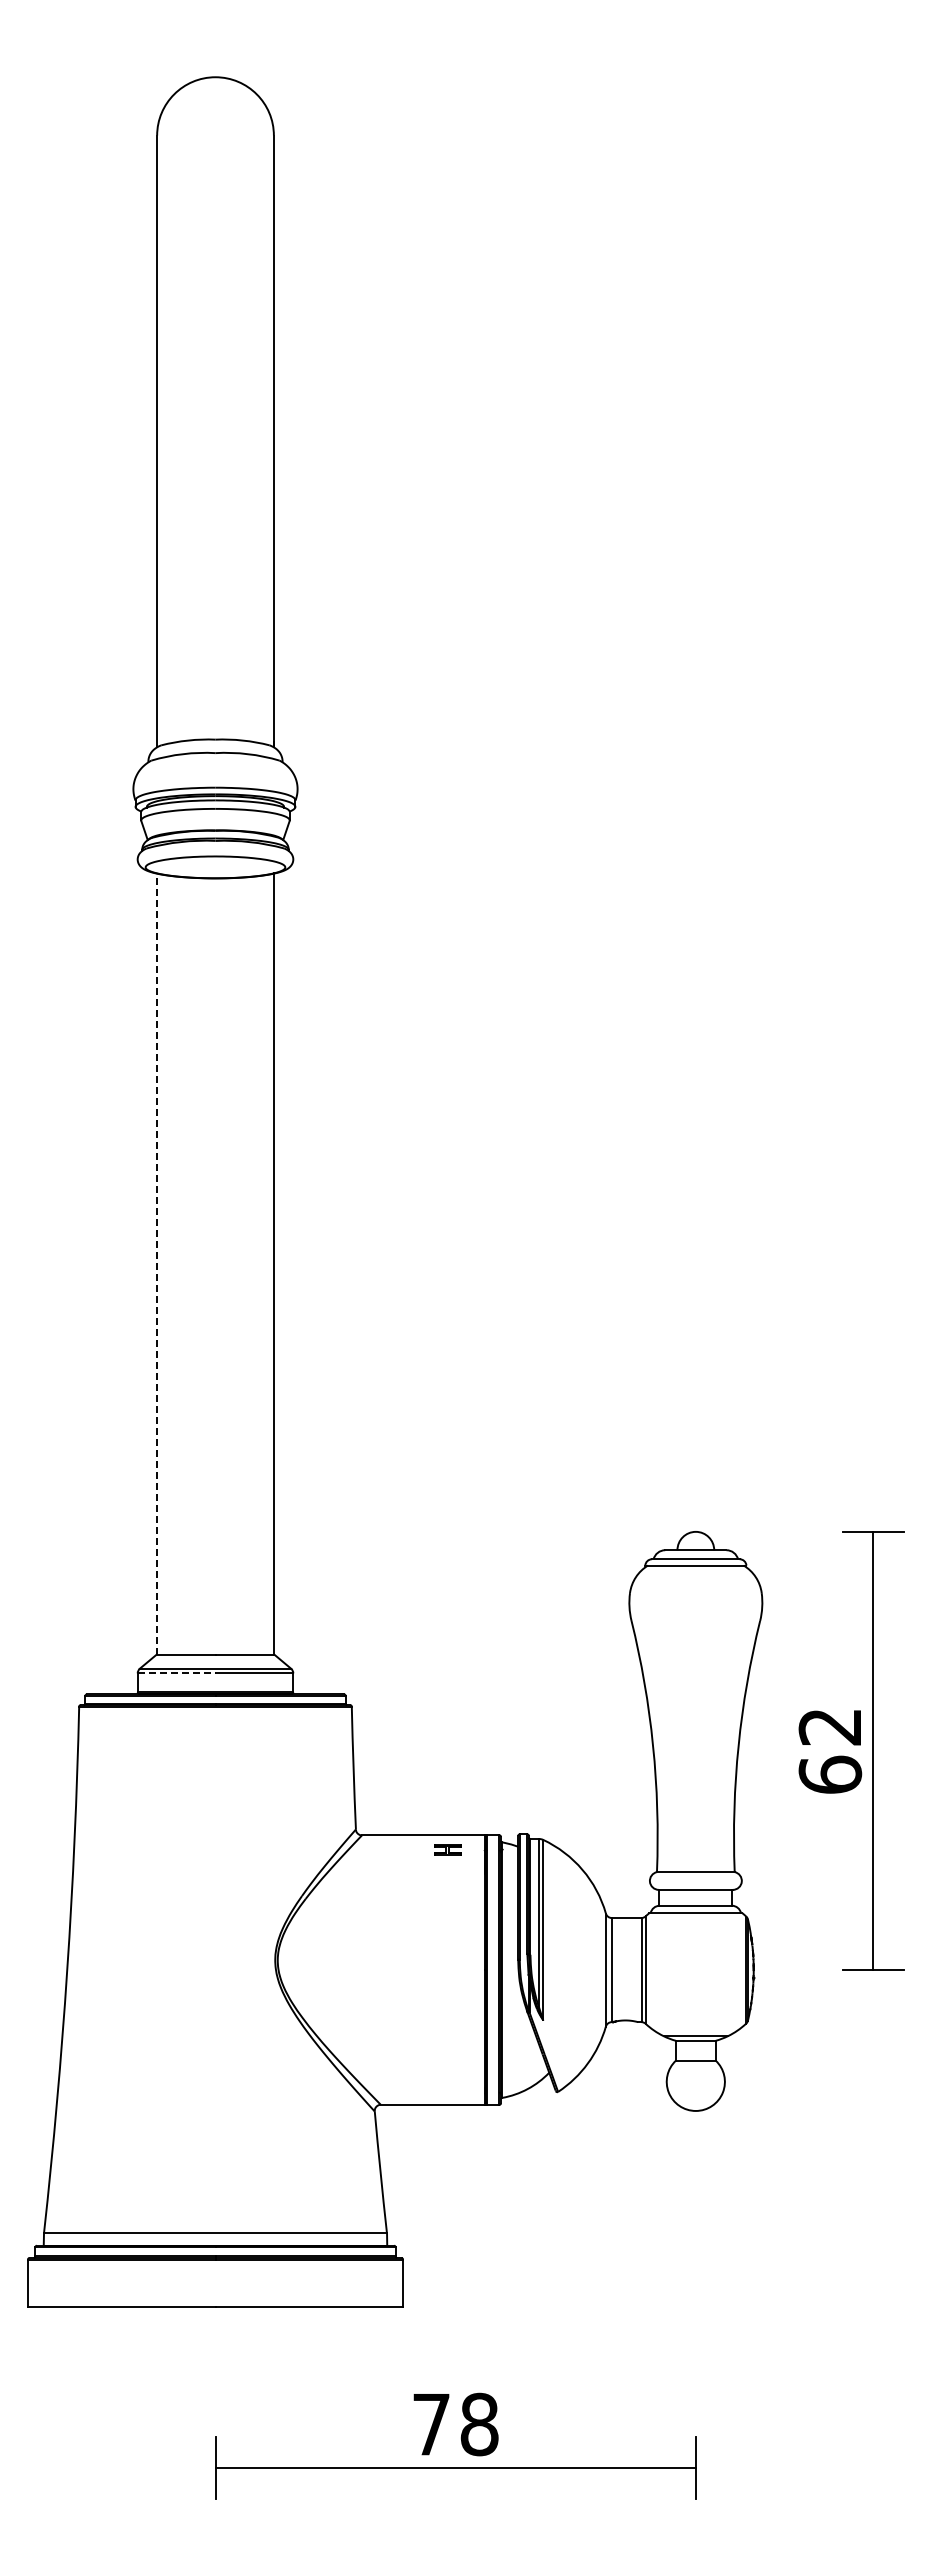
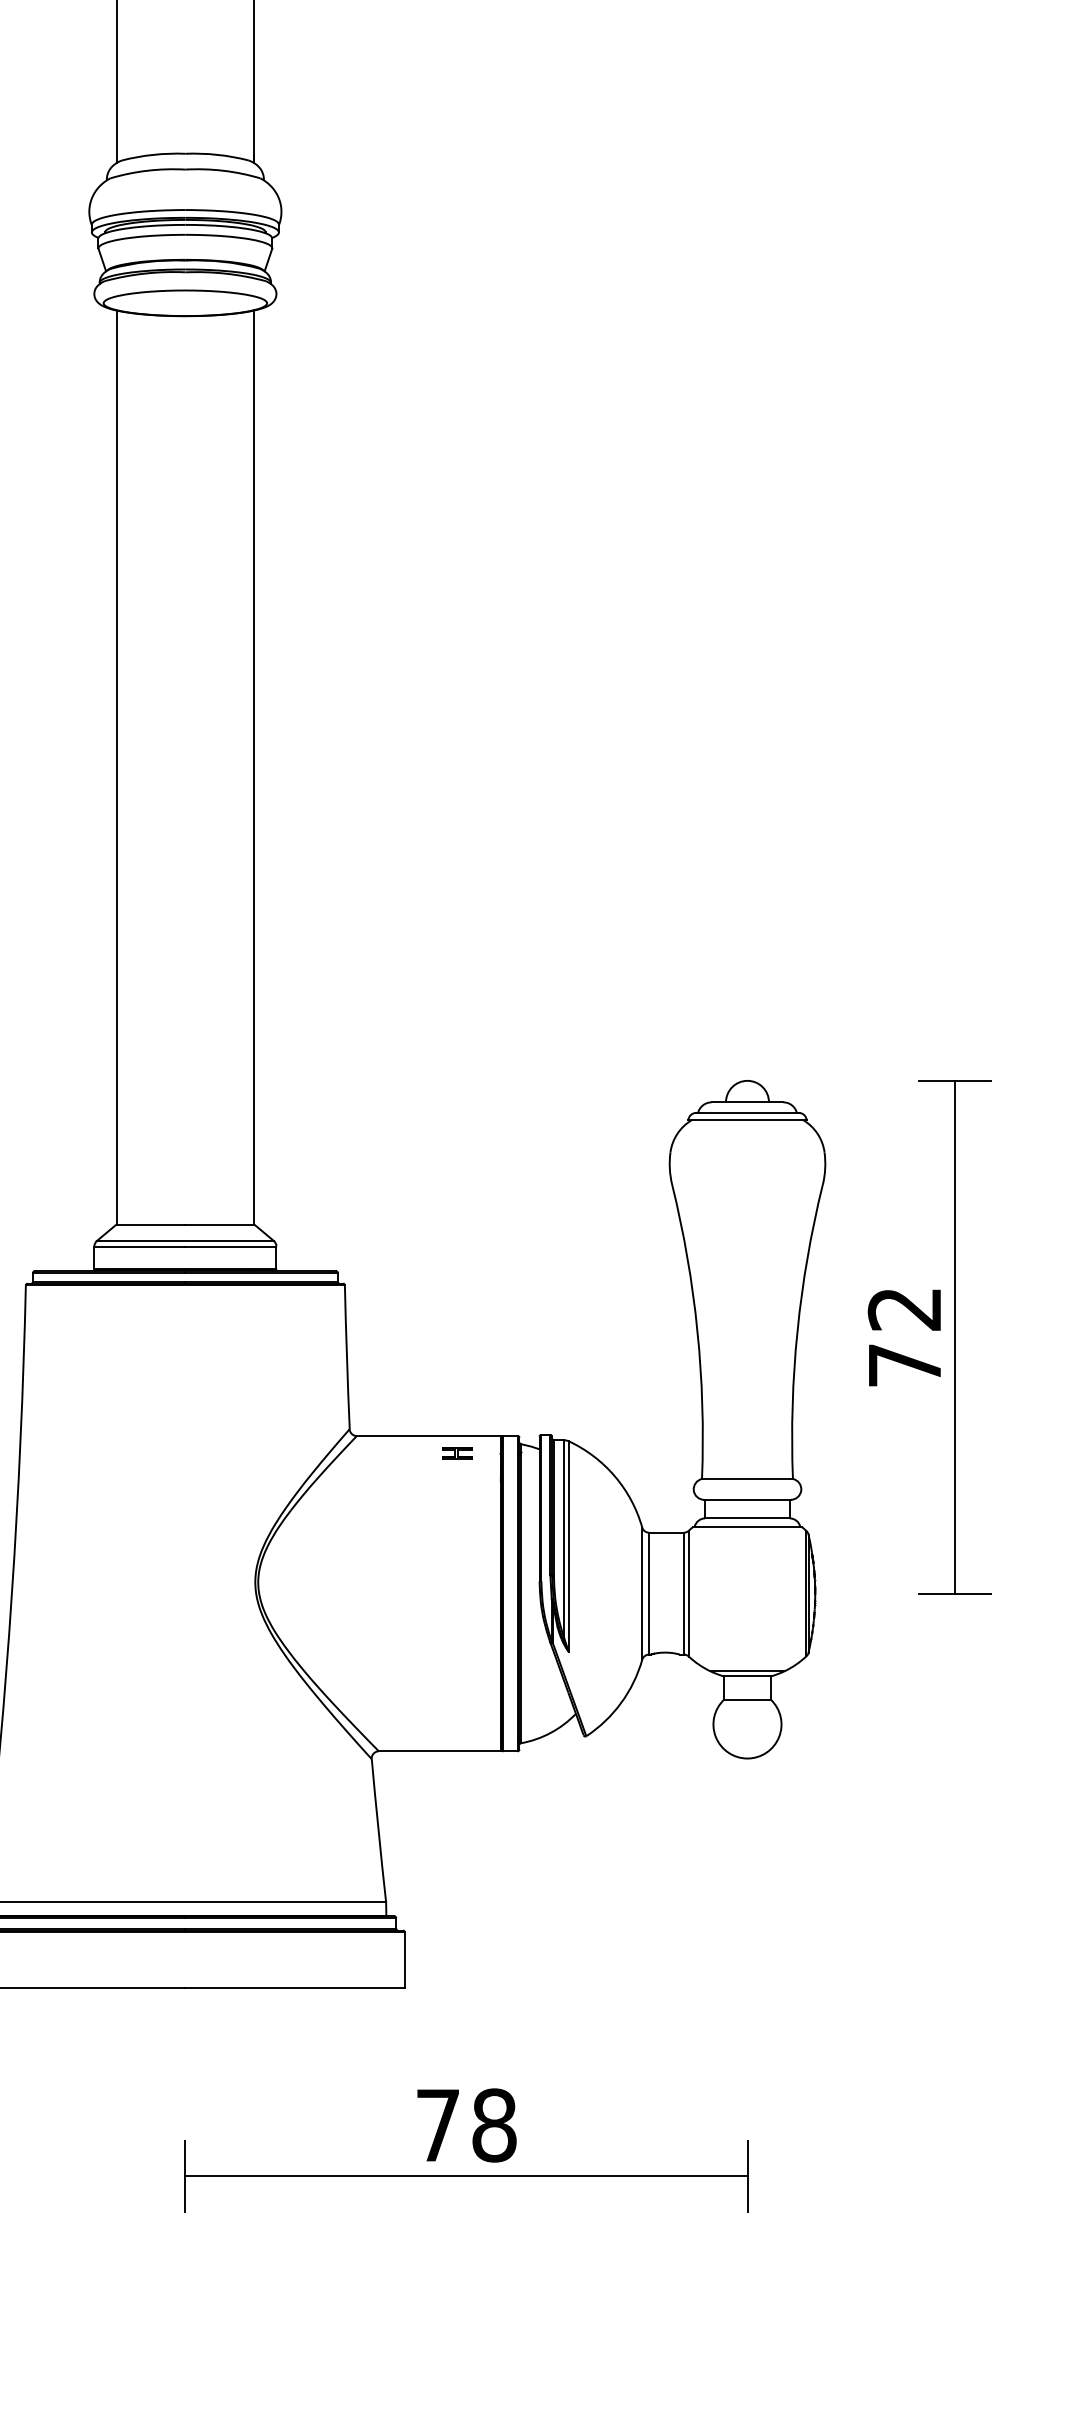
line: (157, 1263) -> (117, 766), dashed -> solid
line: (176, 1673) -> (139, 1246), dashed -> solid
text: (830, 1774) -> (905, 1364), 62 -> 72

